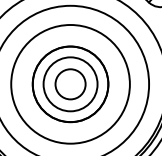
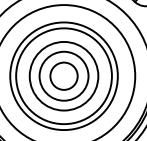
circle: (69, 84) -> (63, 76), size x1.4

